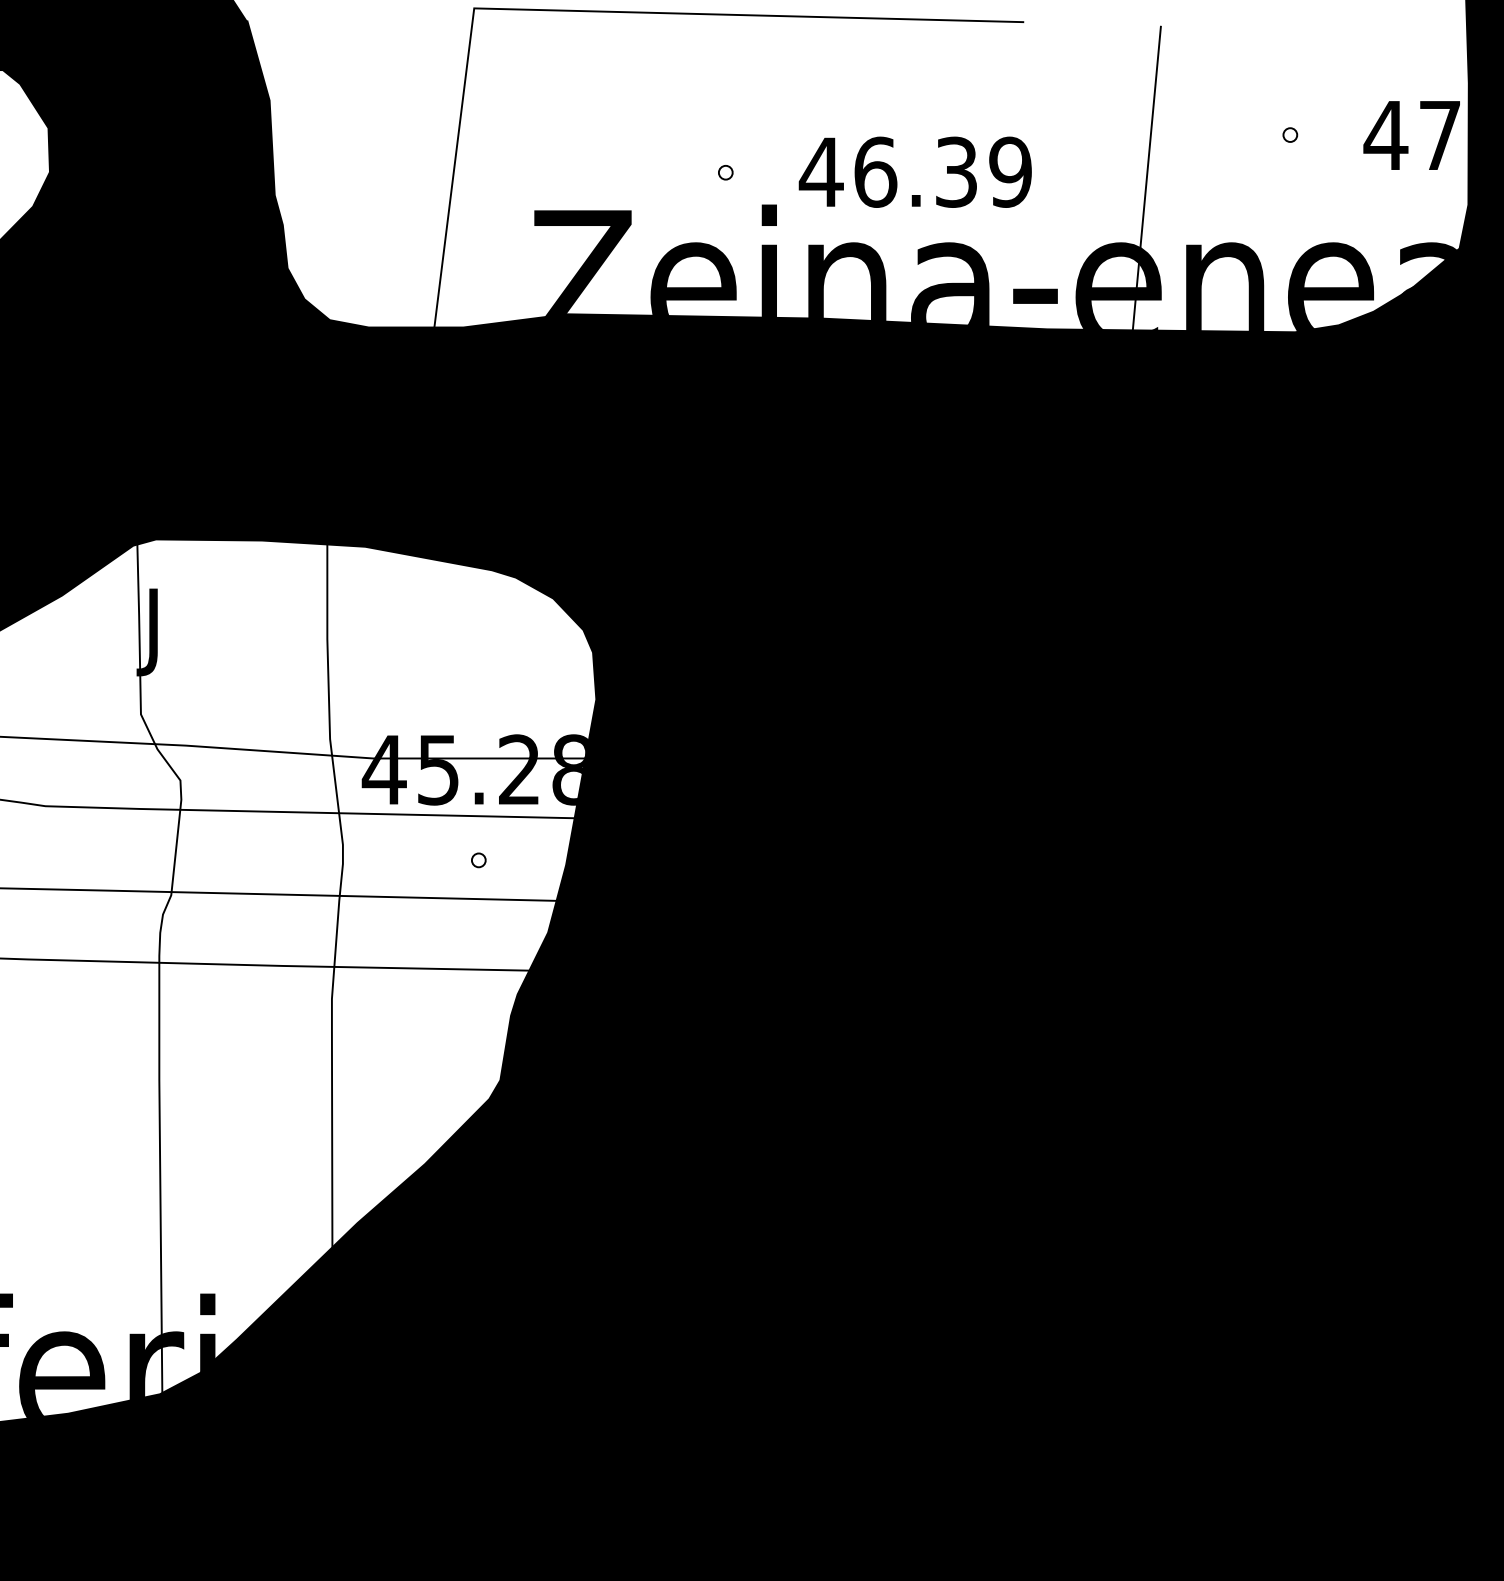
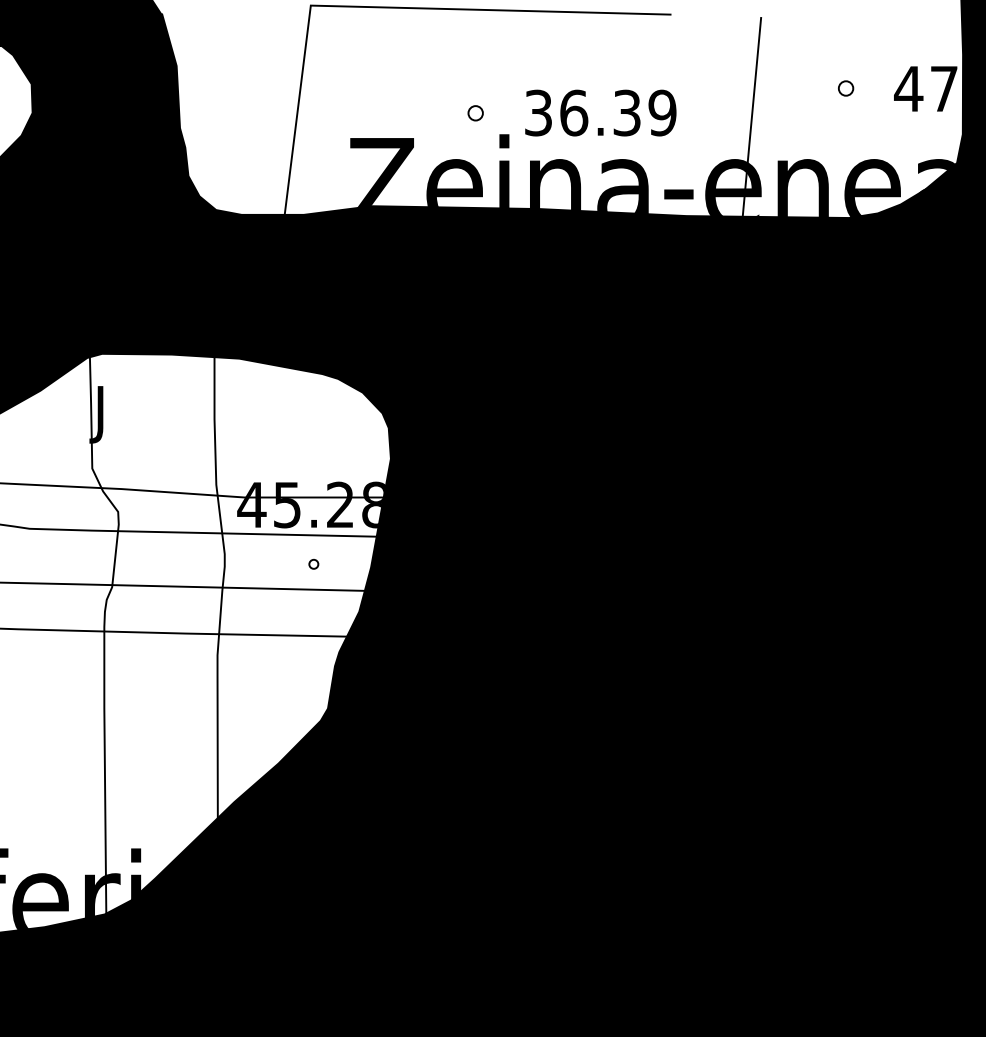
part: (1289, 134) -> (845, 88), size x1.6
text: (821, 171) -> (538, 112), 46.39 -> 36.39
part: (725, 172) -> (475, 113), size x1.6

